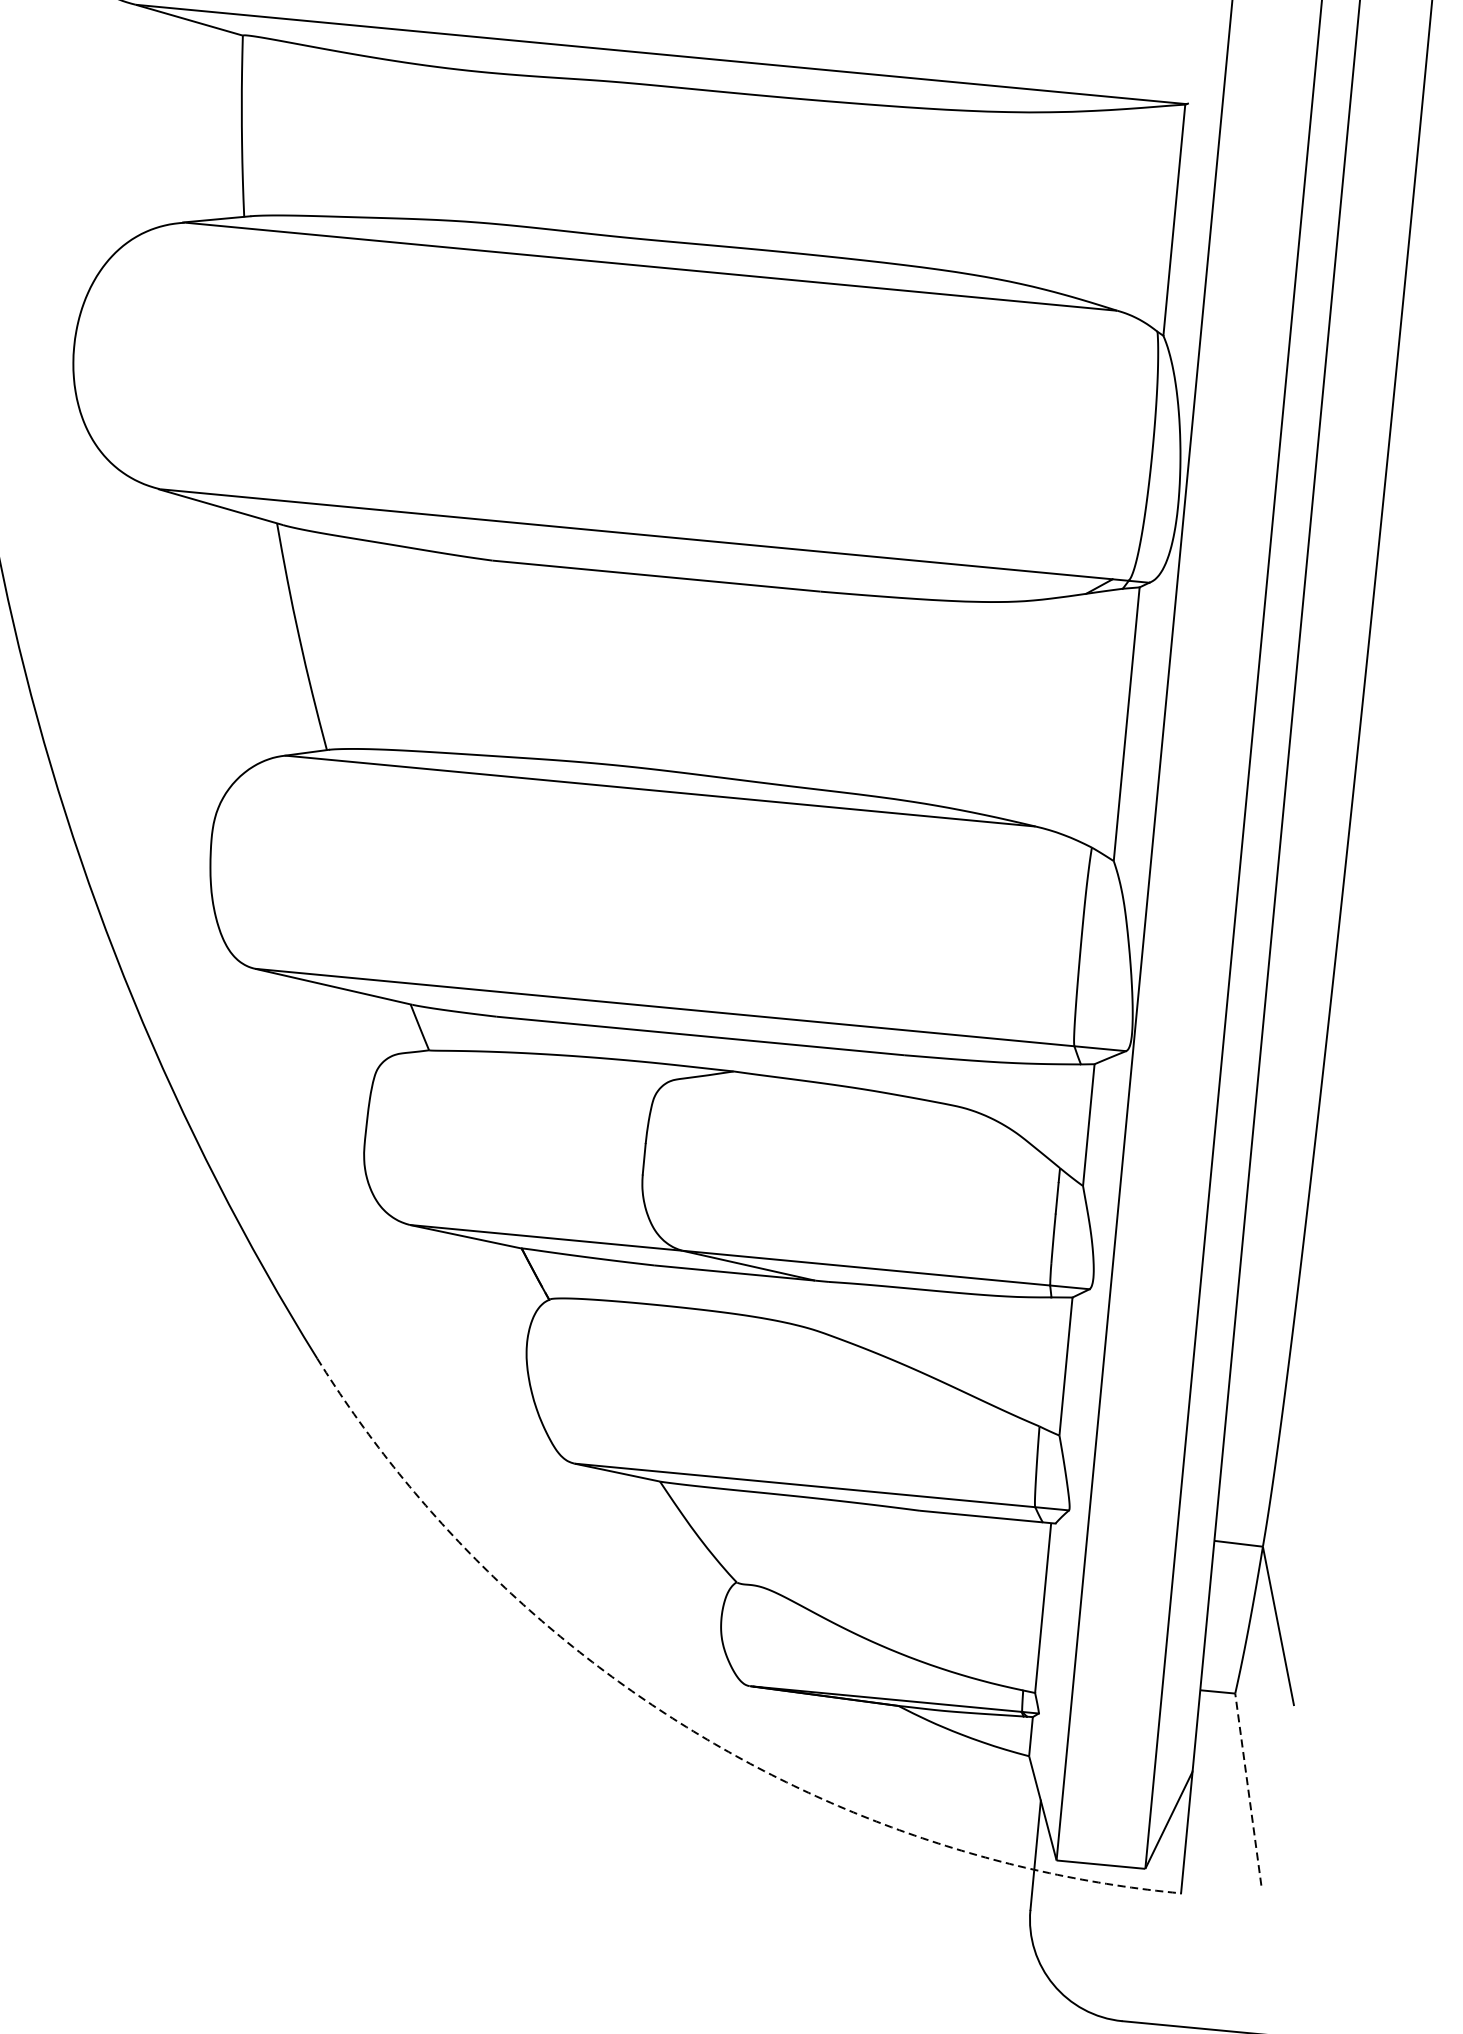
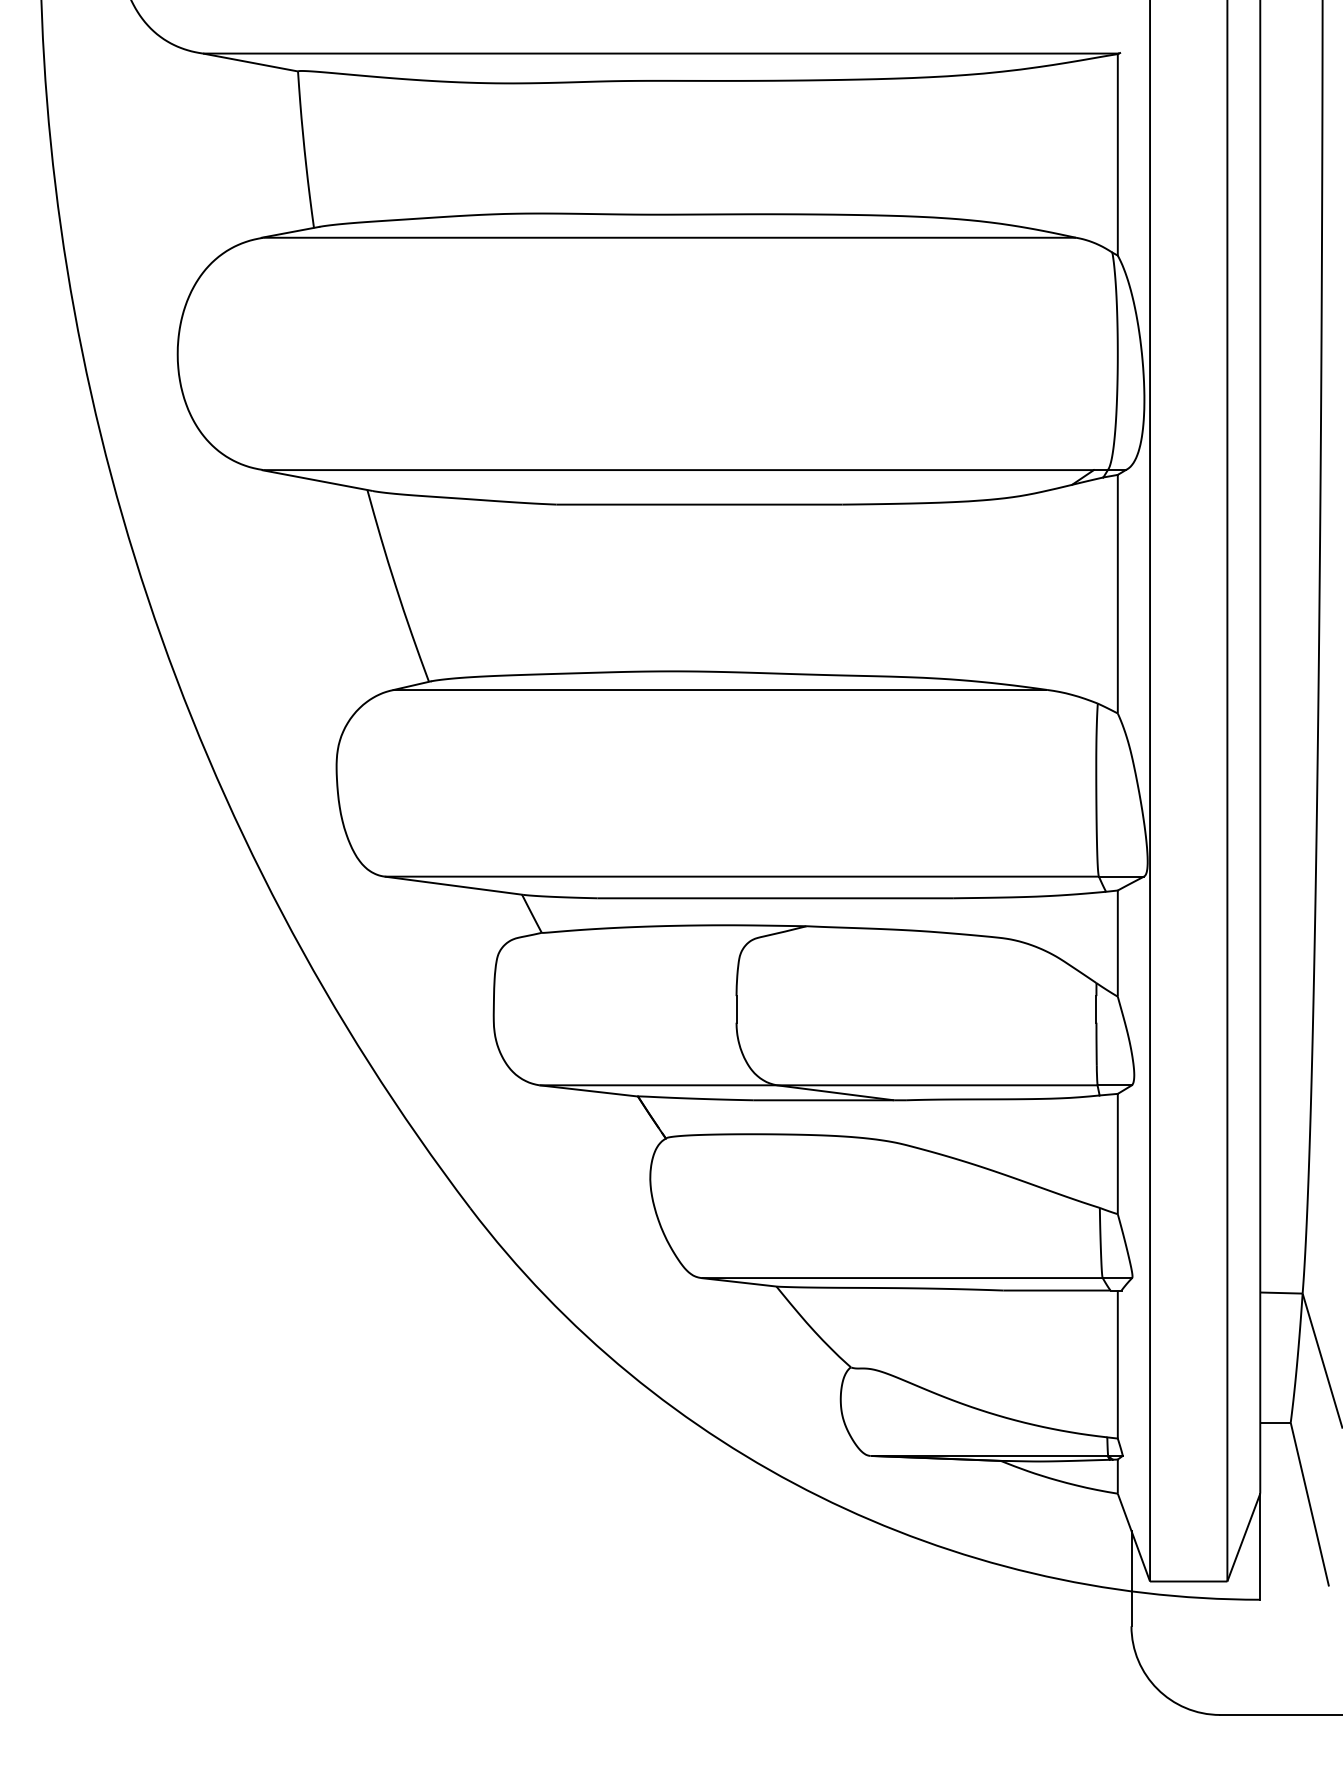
arc: (686, 1727) -> (819, 1496), dashed -> solid
line: (1248, 1790) -> (1310, 1505), dashed -> solid

